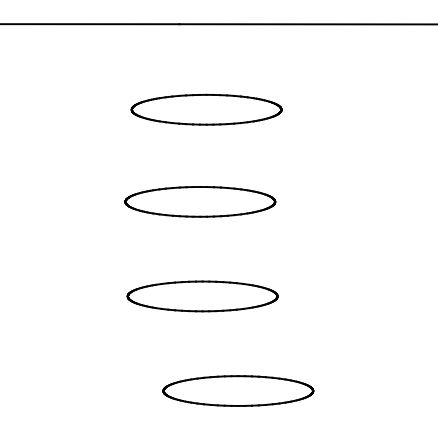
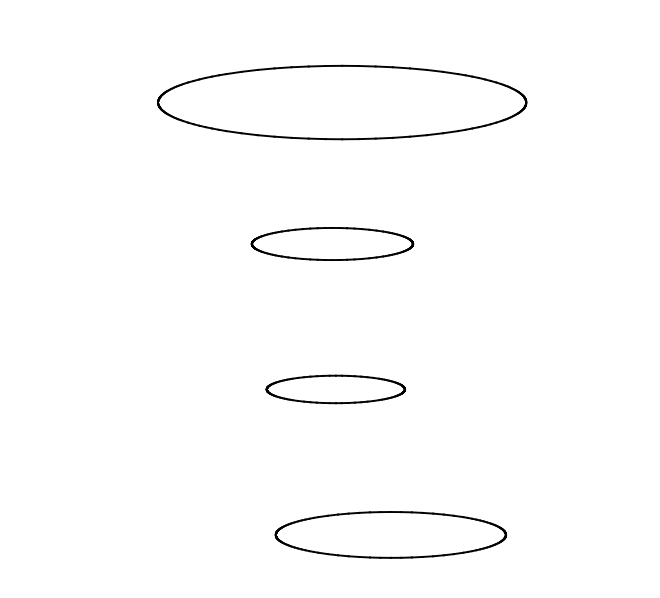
part: (206, 109) -> (341, 101), size x1.6
part: (200, 201) -> (332, 243), size x0.7
part: (202, 296) -> (335, 389), size x0.6

